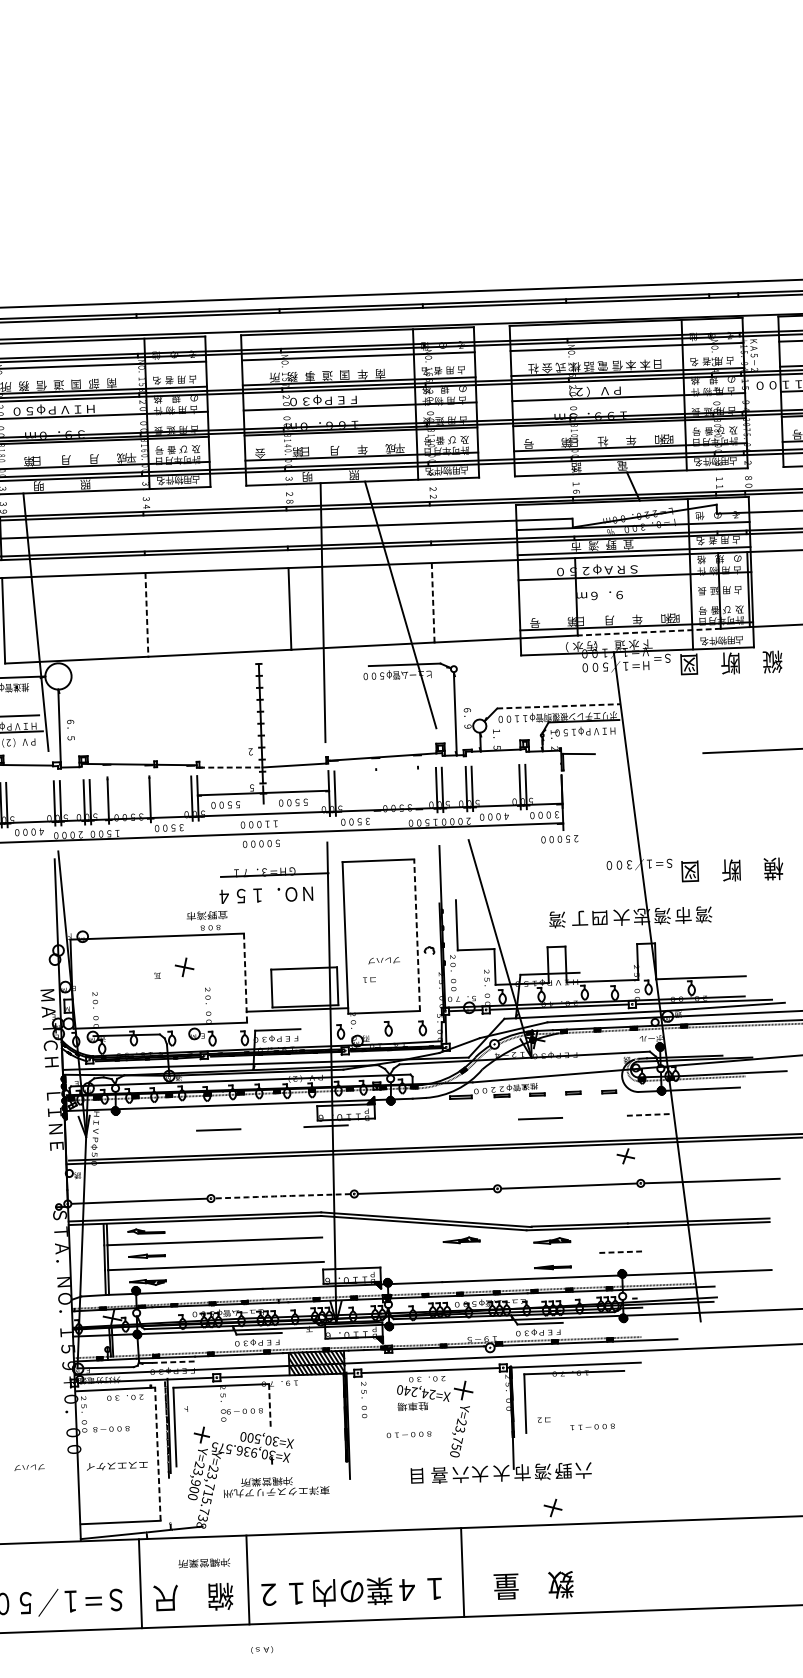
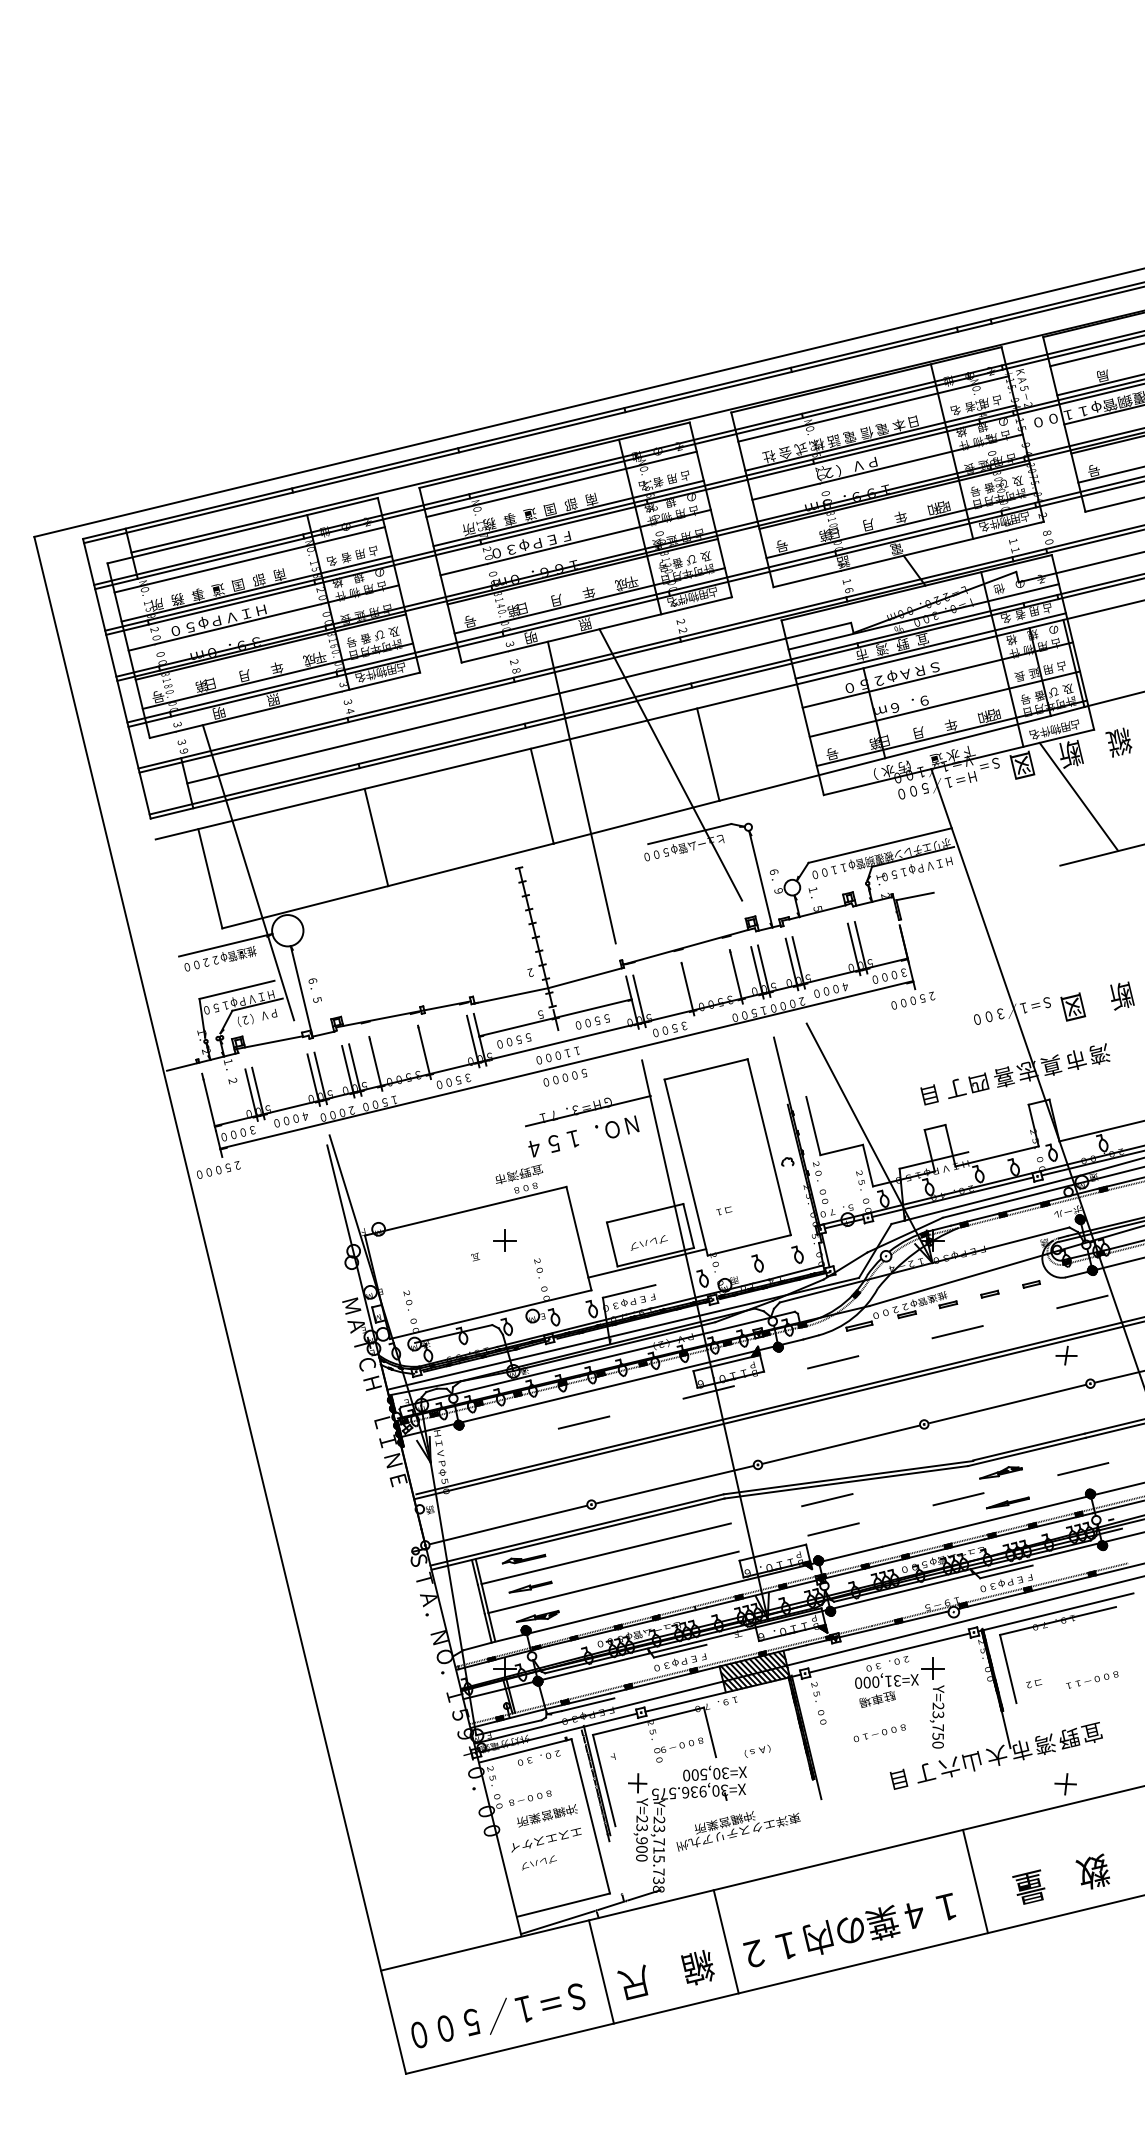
text: (630, 365) -> (881, 429), 本 -> 電
text: (362, 374) -> (570, 504), 年 -> 部
text: (41, 385) -> (197, 594), 信 -> 事
text: (602, 440) -> (867, 524), 社 -> 月
text: (260, 453) -> (470, 621), 会 -> 号
text: (93, 458) -> (276, 667), 月 -> 年
line: (635, 600) -> (944, 703), added
line: (433, 603) -> (708, 755), dashed -> solid
line: (146, 614) -> (376, 837), dashed -> solid
line: (648, 632) -> (967, 737), dashed -> solid
line: (729, 699) -> (1078, 796), added
line: (559, 706) -> (880, 845), dashed -> solid
line: (231, 767) -> (511, 995), dashed -> solid
line: (418, 790) -> (736, 977), added
line: (376, 792) -> (687, 989), added
text: (662, 915) -> (1051, 1065), 湾 -> 真
text: (621, 916) -> (1003, 1076), 大 -> 喜
text: (557, 918) -> (929, 1094), 湾 -> 目
line: (417, 935) -> (769, 1147), dashed -> solid
text: (384, 960) -> (649, 1242), moved
line: (245, 978) -> (579, 1239), dashed -> solid
line: (648, 1114) -> (1082, 1301), dashed -> solid
line: (433, 1122) -> (833, 1362), added
arc: (282, 1196) -> (674, 1484), dashed -> solid
line: (405, 1234) -> (827, 1500), added
part: (461, 1240) -> (894, 1493), removed
line: (620, 1252) -> (1083, 1469), dashed -> solid
line: (513, 1256) -> (958, 1499), added
line: (405, 1259) -> (833, 1529), added
line: (174, 1362) -> (588, 1704), dashed -> solid
text: (419, 1392) -> (881, 1681), X=24,240 -> X=31,000
line: (270, 1405) -> (710, 1732), dashed -> solid
line: (157, 1454) -> (590, 1816), dashed -> solid
text: (30, 1467) -> (539, 1862), moved
text: (583, 1468) -> (1091, 1731), 六 -> 宜
text: (479, 1472) -> (971, 1760), 大 -> 山
text: (439, 1474) -> (925, 1772), 喜 -> 丁
text: (204, 1563) -> (547, 1815), moved
text: (262, 1649) -> (757, 1750), moved

